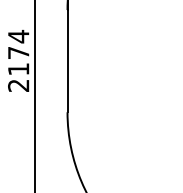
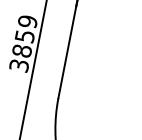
text: (18, 60) -> (23, 43), 2174 -> 3859

